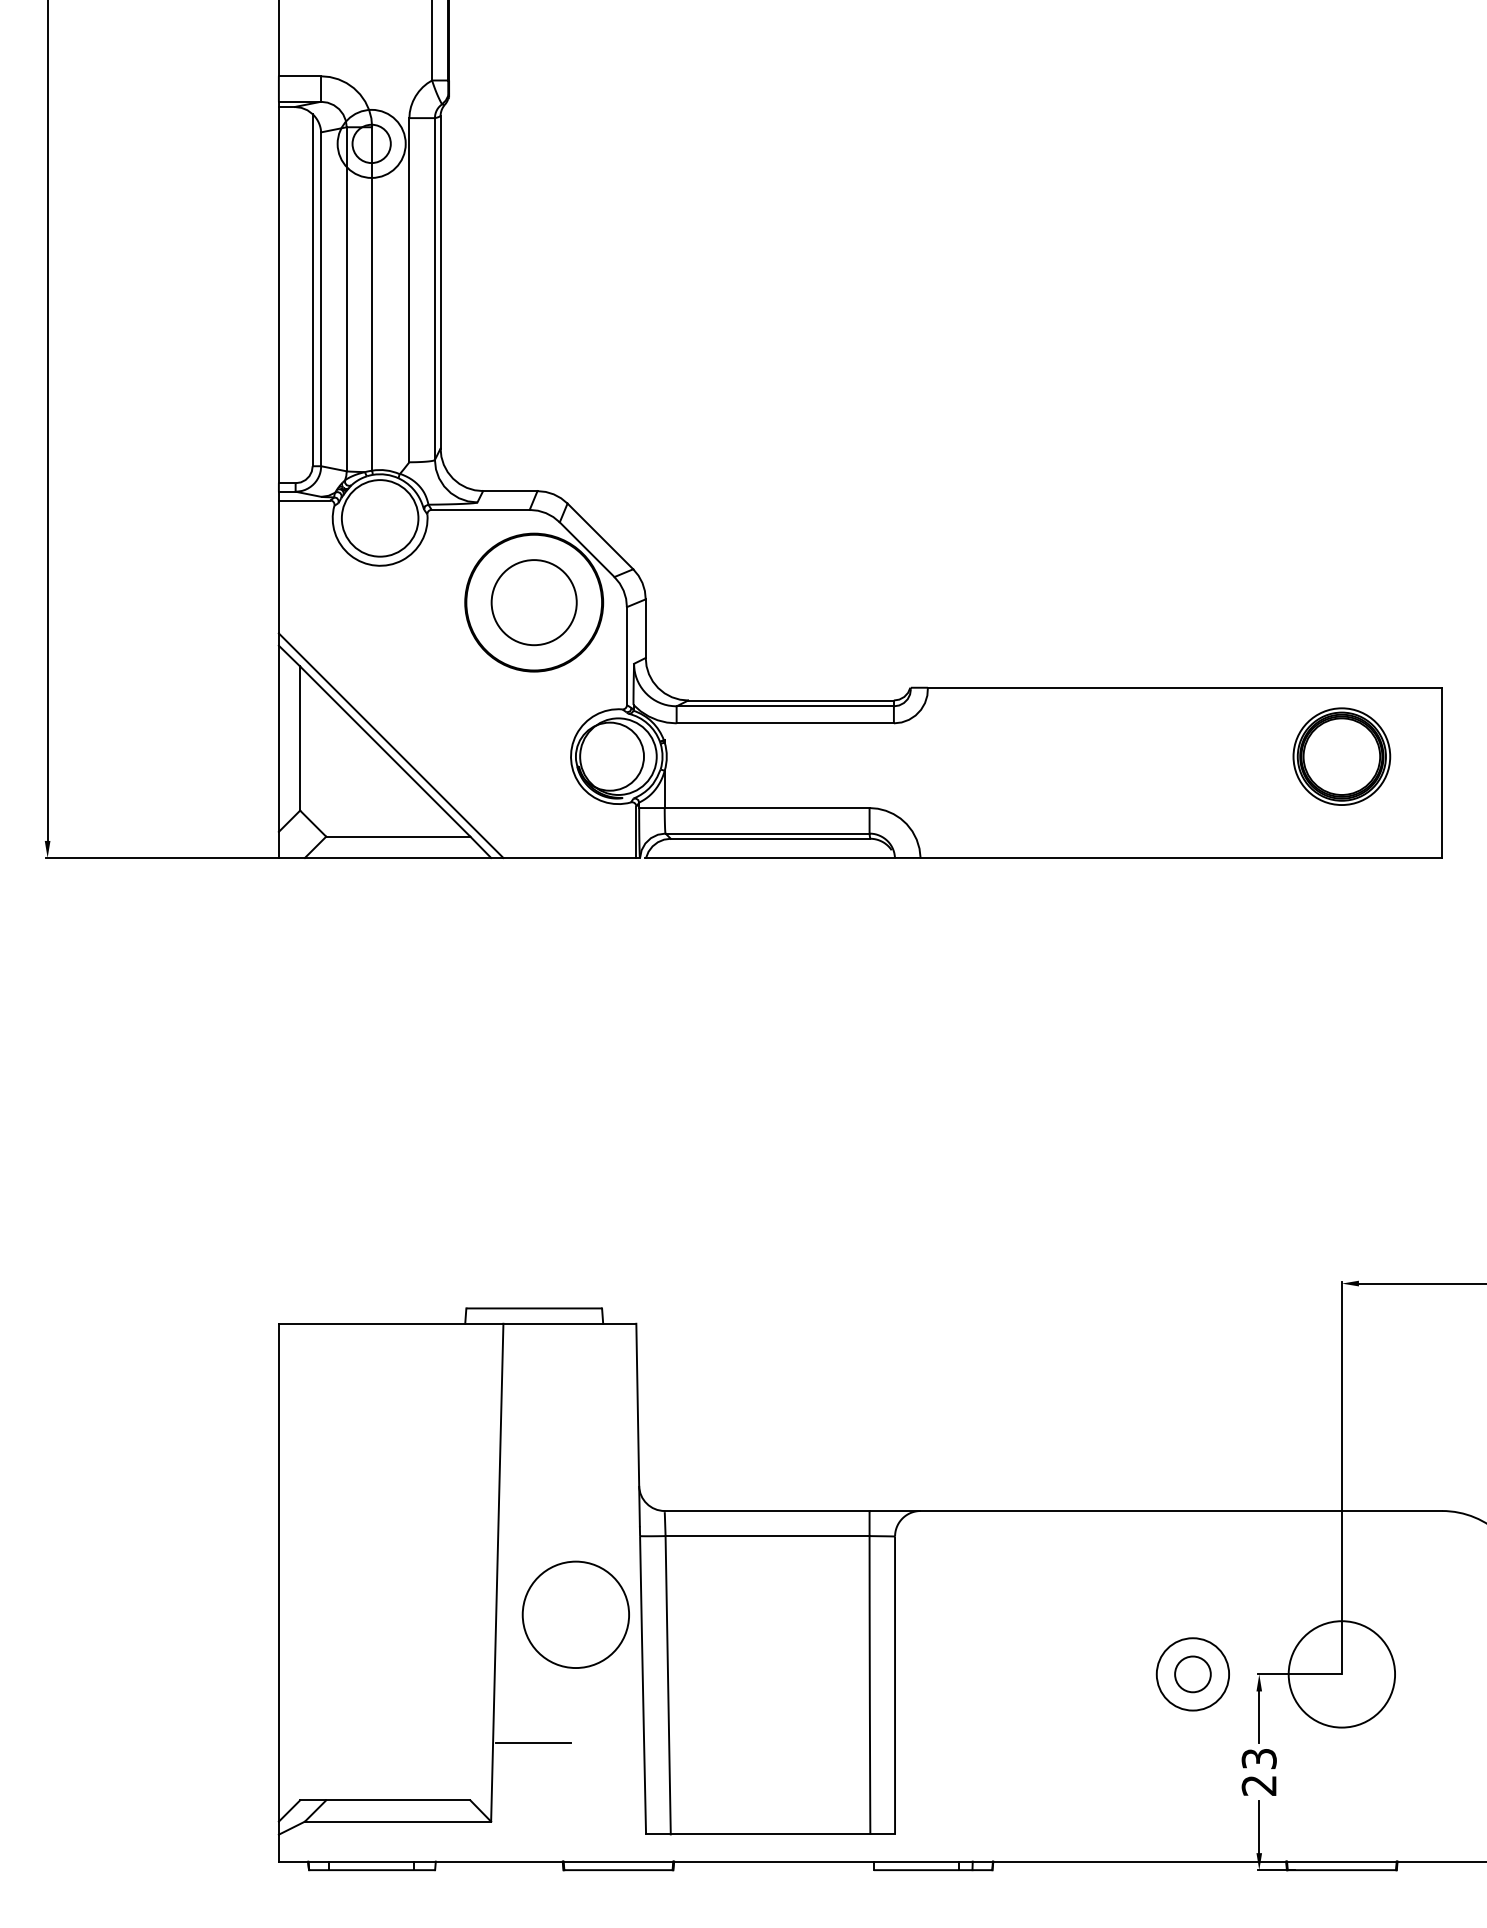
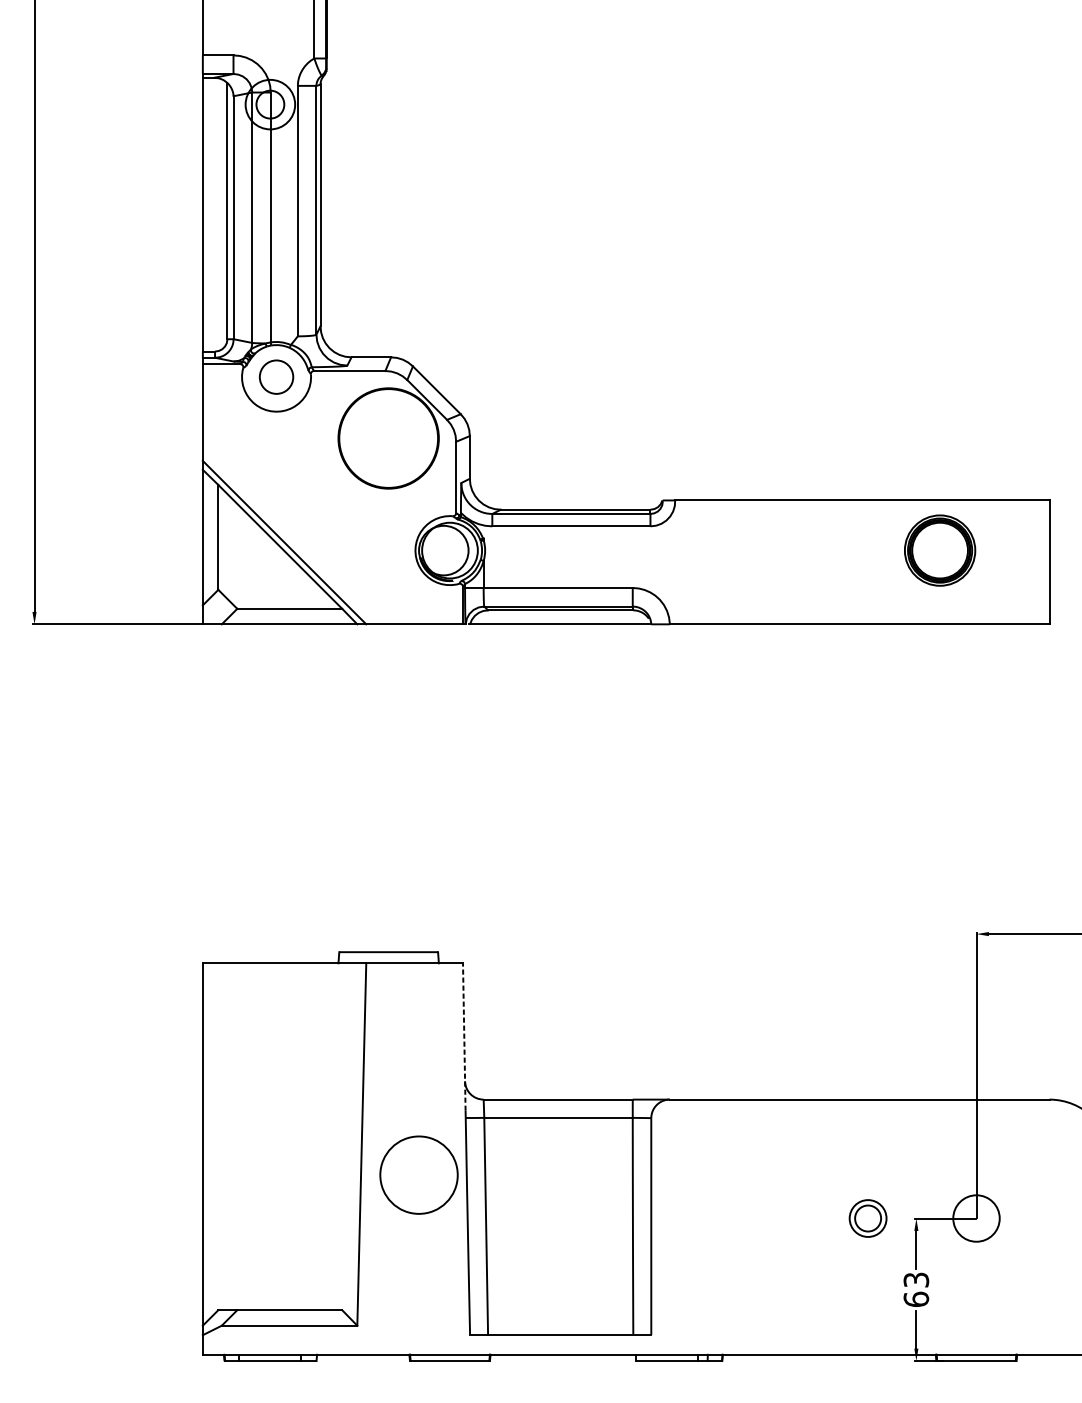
circle: (379, 518) -> (276, 377), size x0.6
circle: (533, 602) -> (388, 438), removed
part: (1341, 756) -> (939, 550), moved
line: (638, 1424) -> (464, 1036), solid -> dashed
circle: (1192, 1674) -> (867, 1218), size x0.7
circle: (1341, 1674) -> (976, 1218), size x0.6
line: (532, 1742) -> (387, 1268), removed
text: (1258, 1785) -> (915, 1299), 23 -> 63

